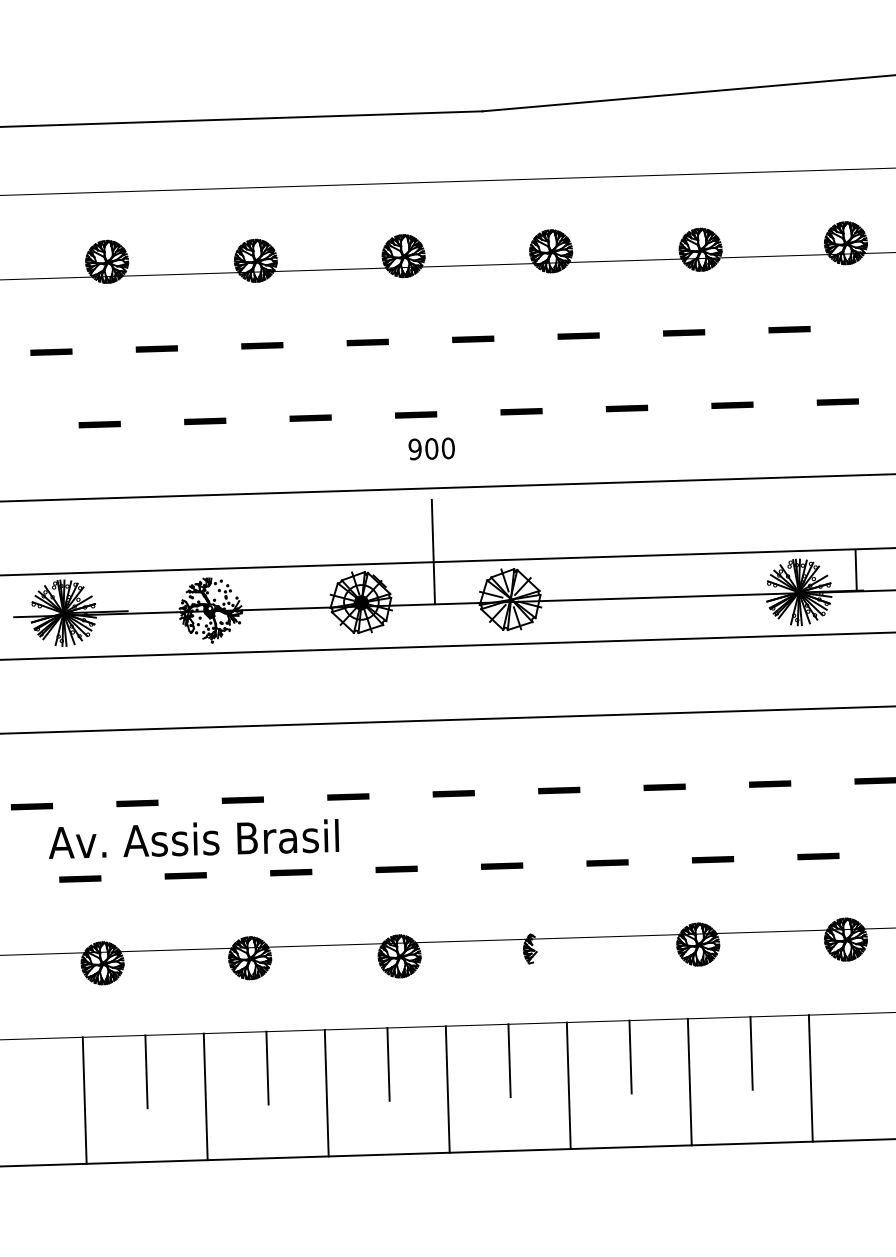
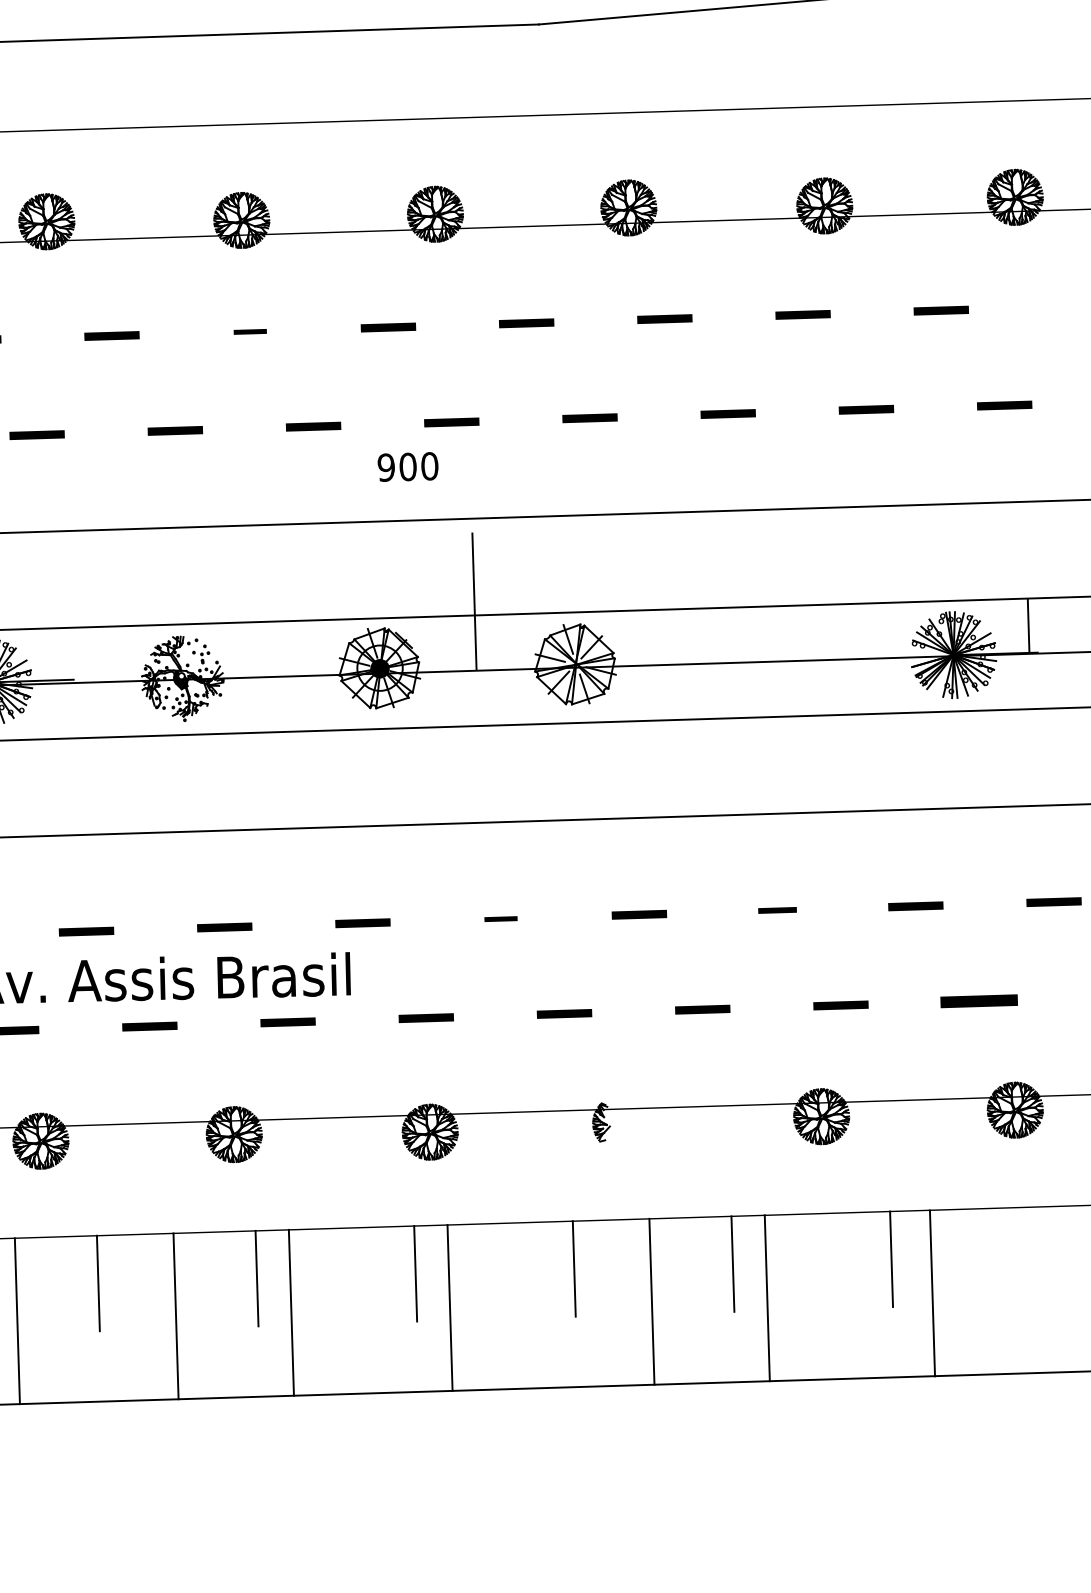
part: (262, 345) -> (250, 331), size x0.6
text: (431, 448) -> (407, 466), moved
part: (664, 786) -> (777, 909), size x0.7
part: (453, 793) -> (500, 918), size x0.6
part: (818, 856) -> (979, 1001), size x1.4
line: (810, 1078) -> (932, 1293), moved
line: (689, 1081) -> (766, 1297), moved
line: (447, 1089) -> (449, 1307), moved
line: (326, 1092) -> (291, 1311), moved

